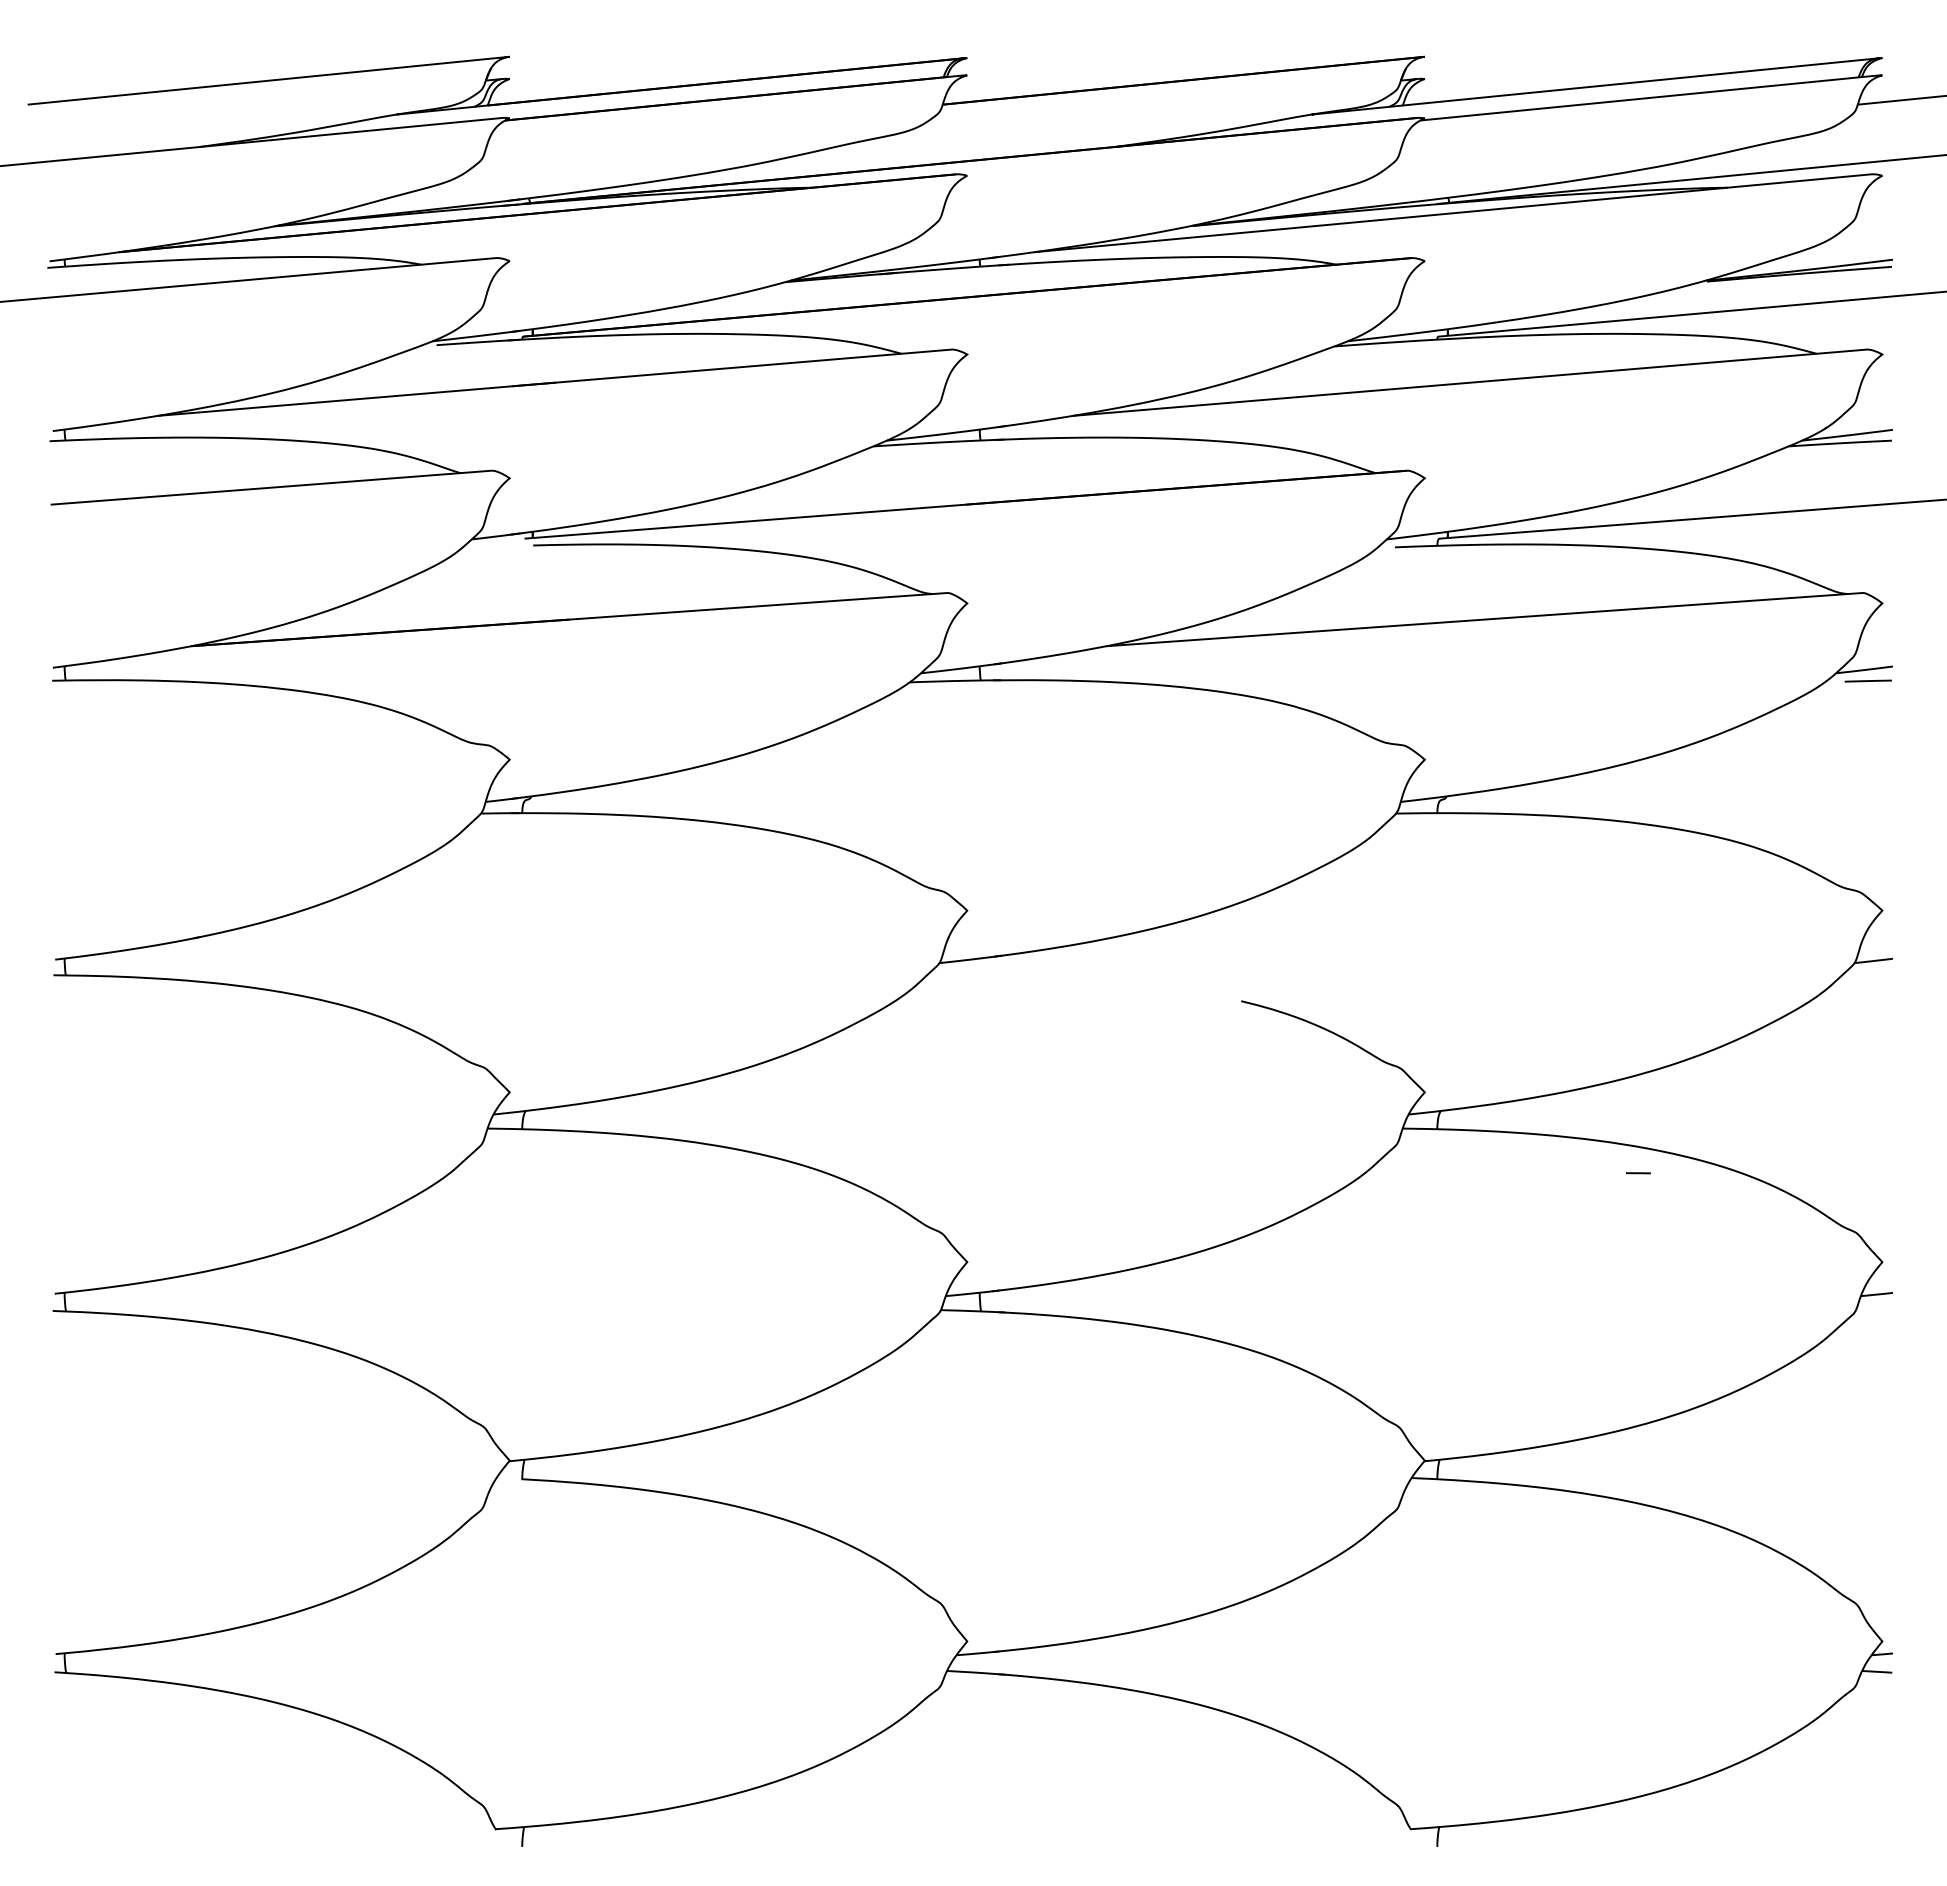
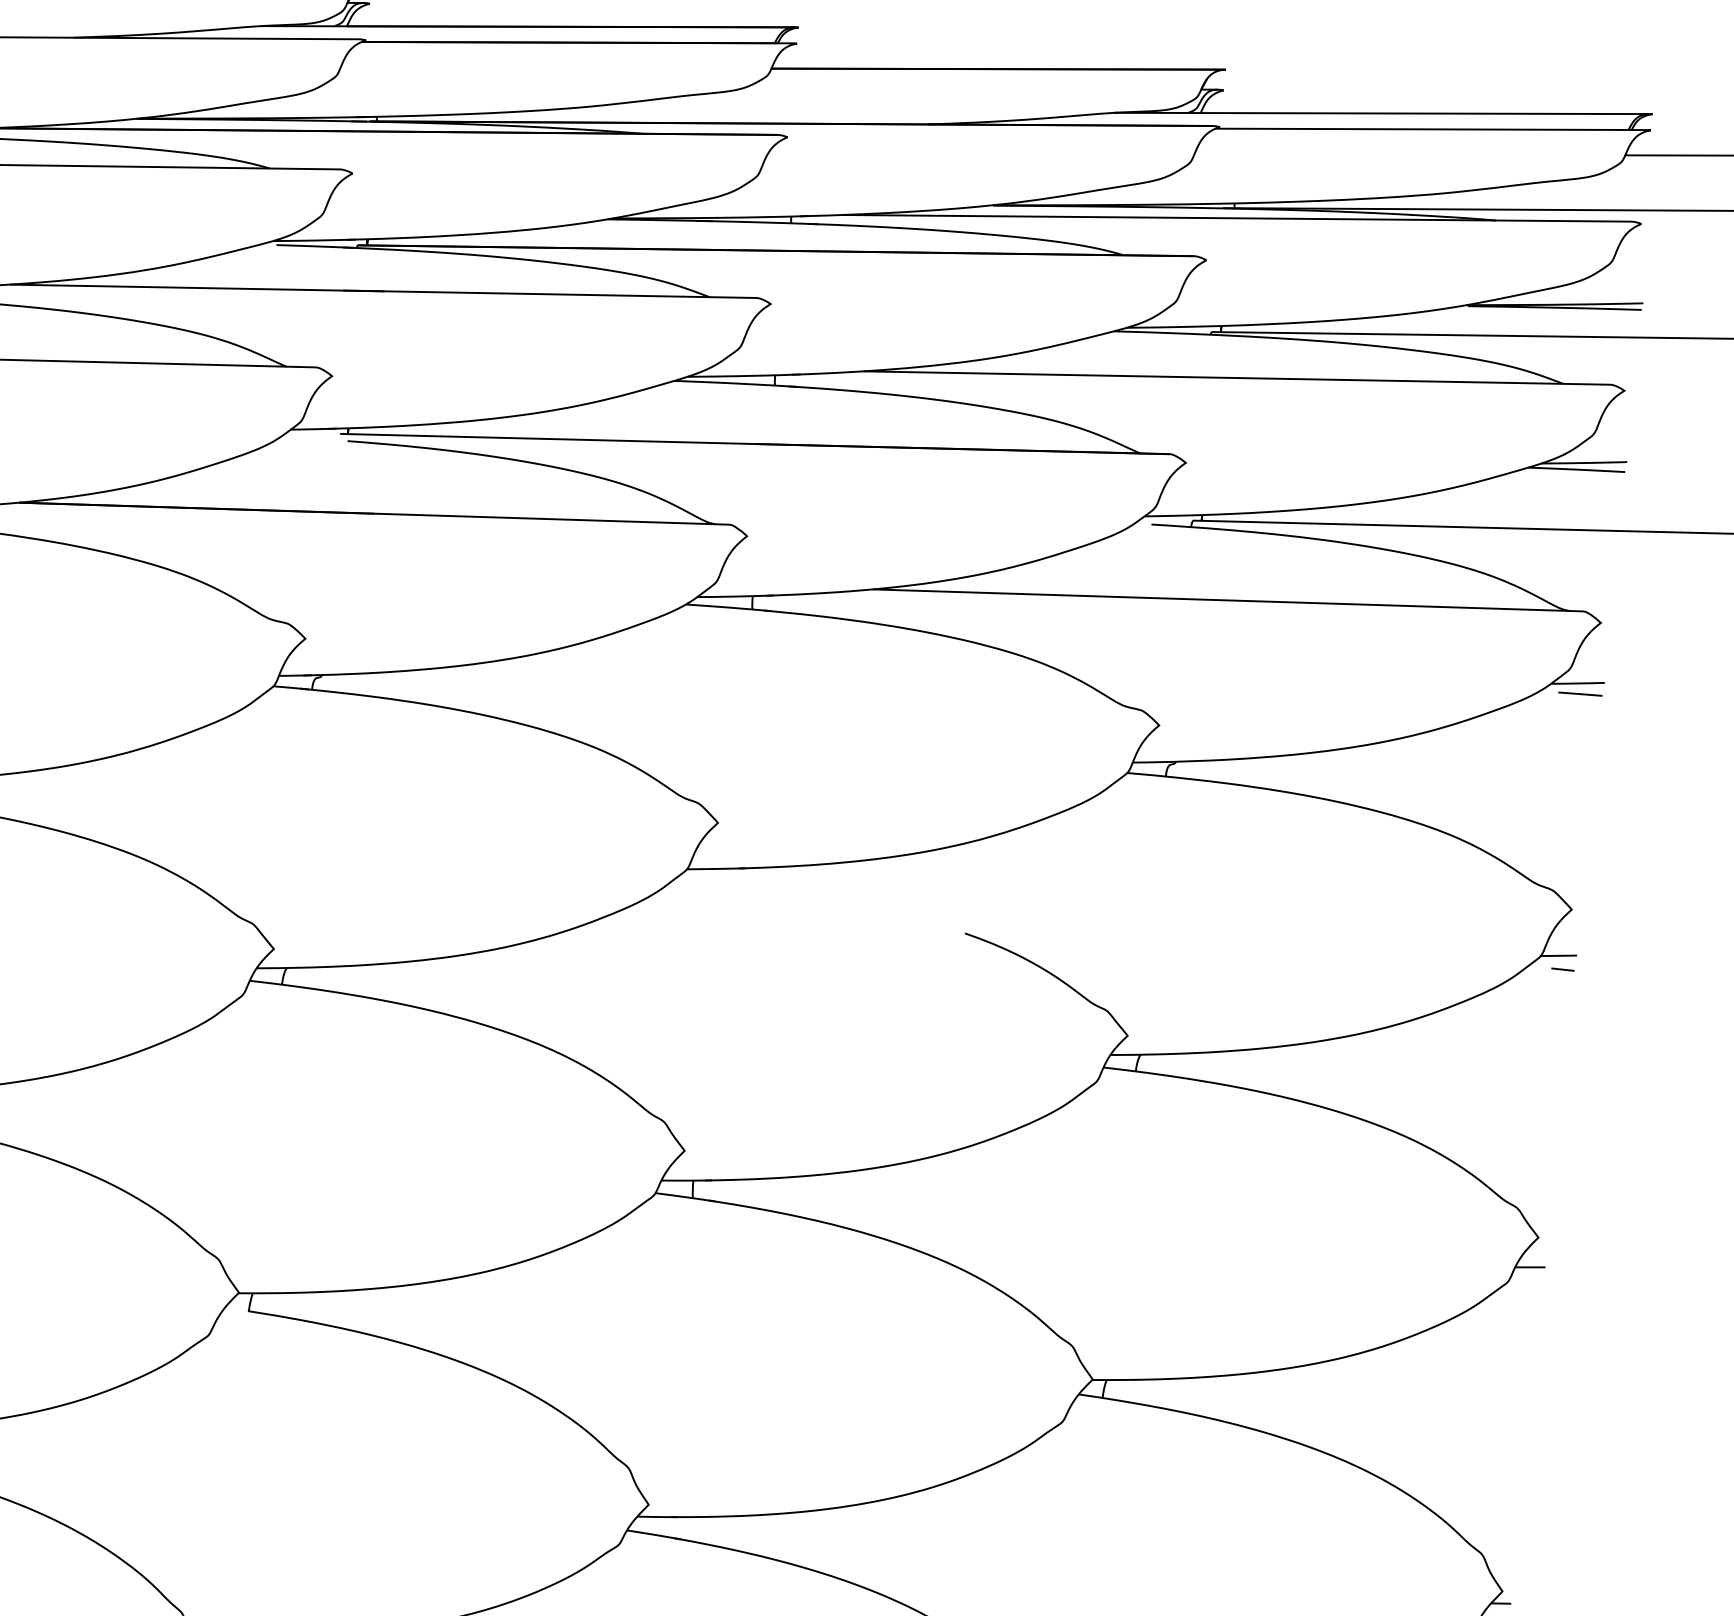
line: (1638, 1173) -> (1562, 969), moved

